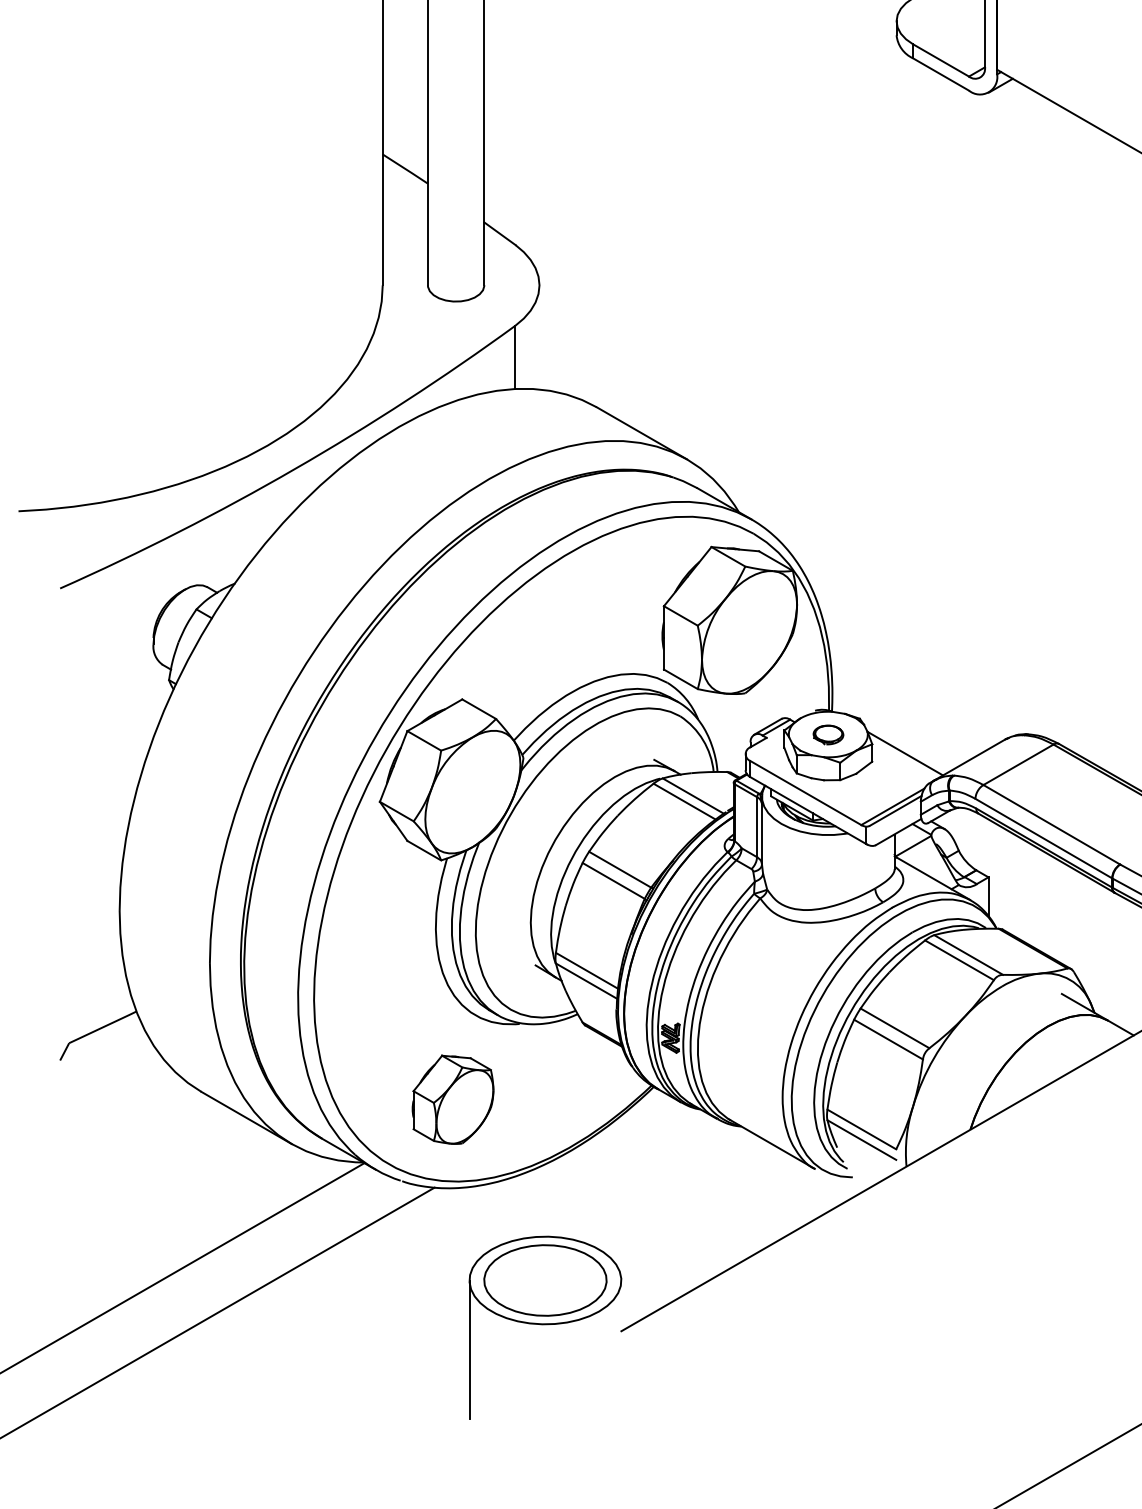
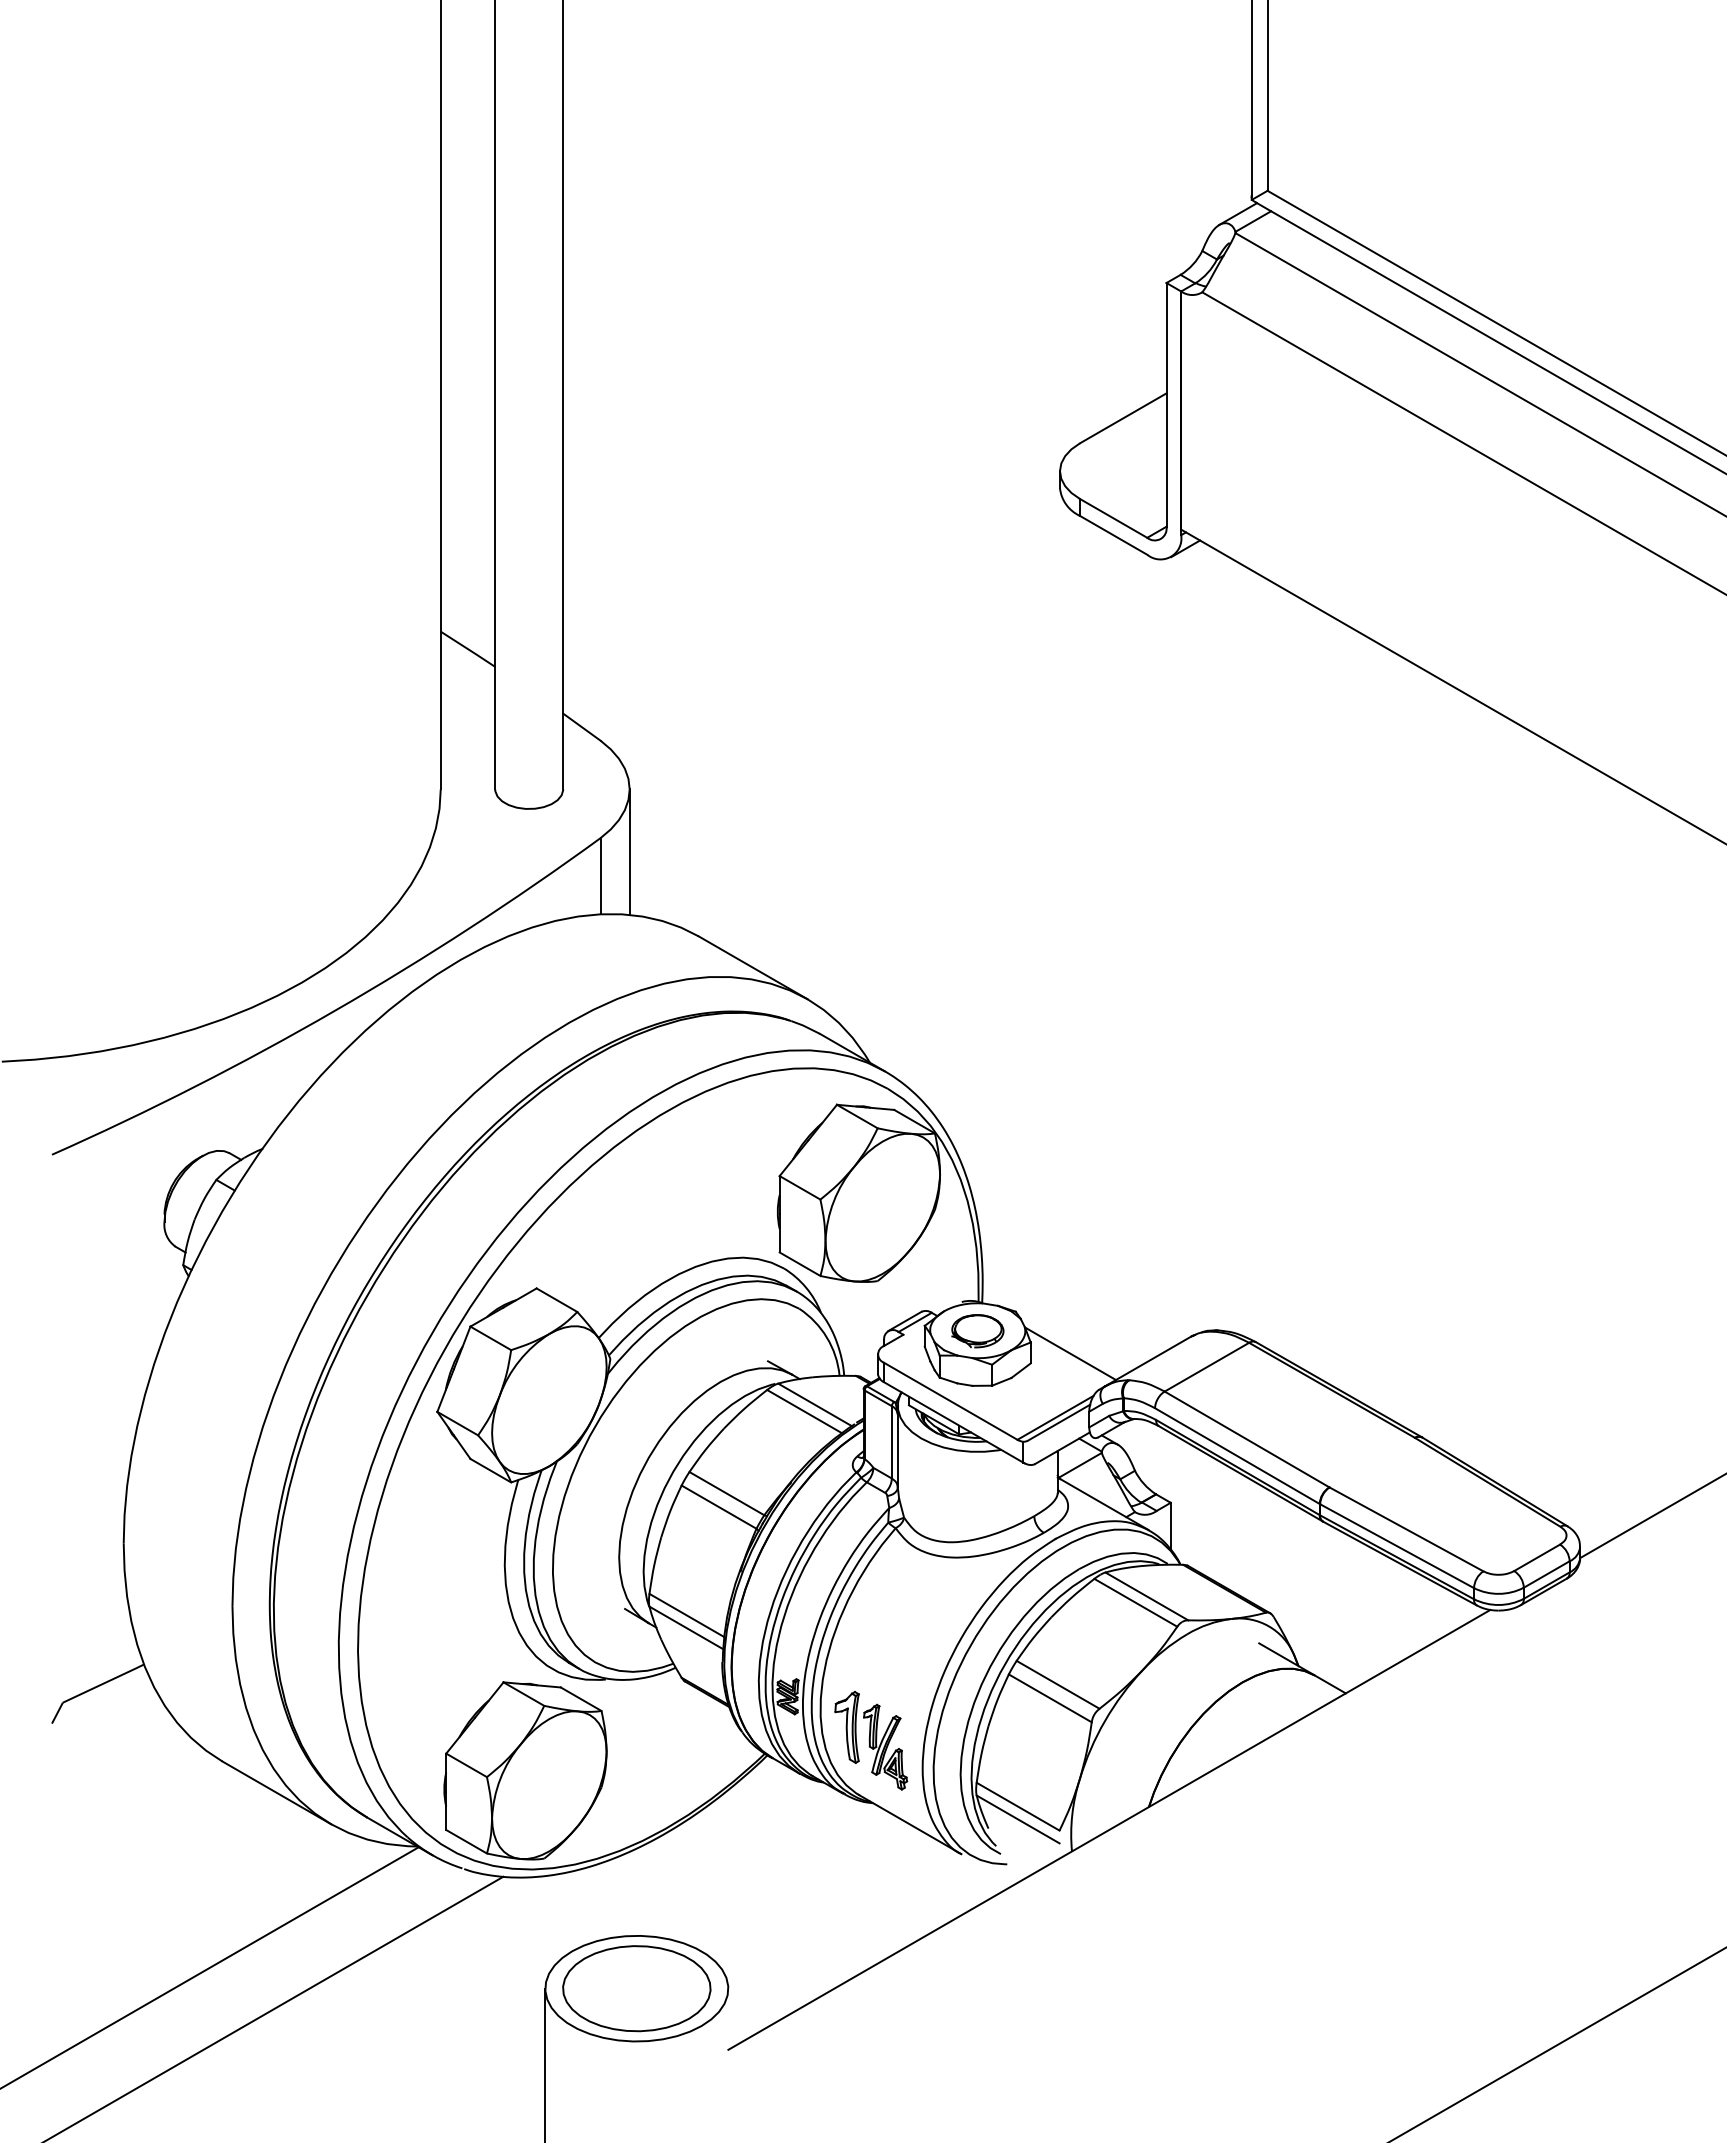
line: (539, 336) -> (629, 851), added
part: (828, 735) -> (977, 1331), size x1.43
part: (740, 1074) -> (871, 1740), added
part: (453, 1099) -> (525, 1770), size x1.67

